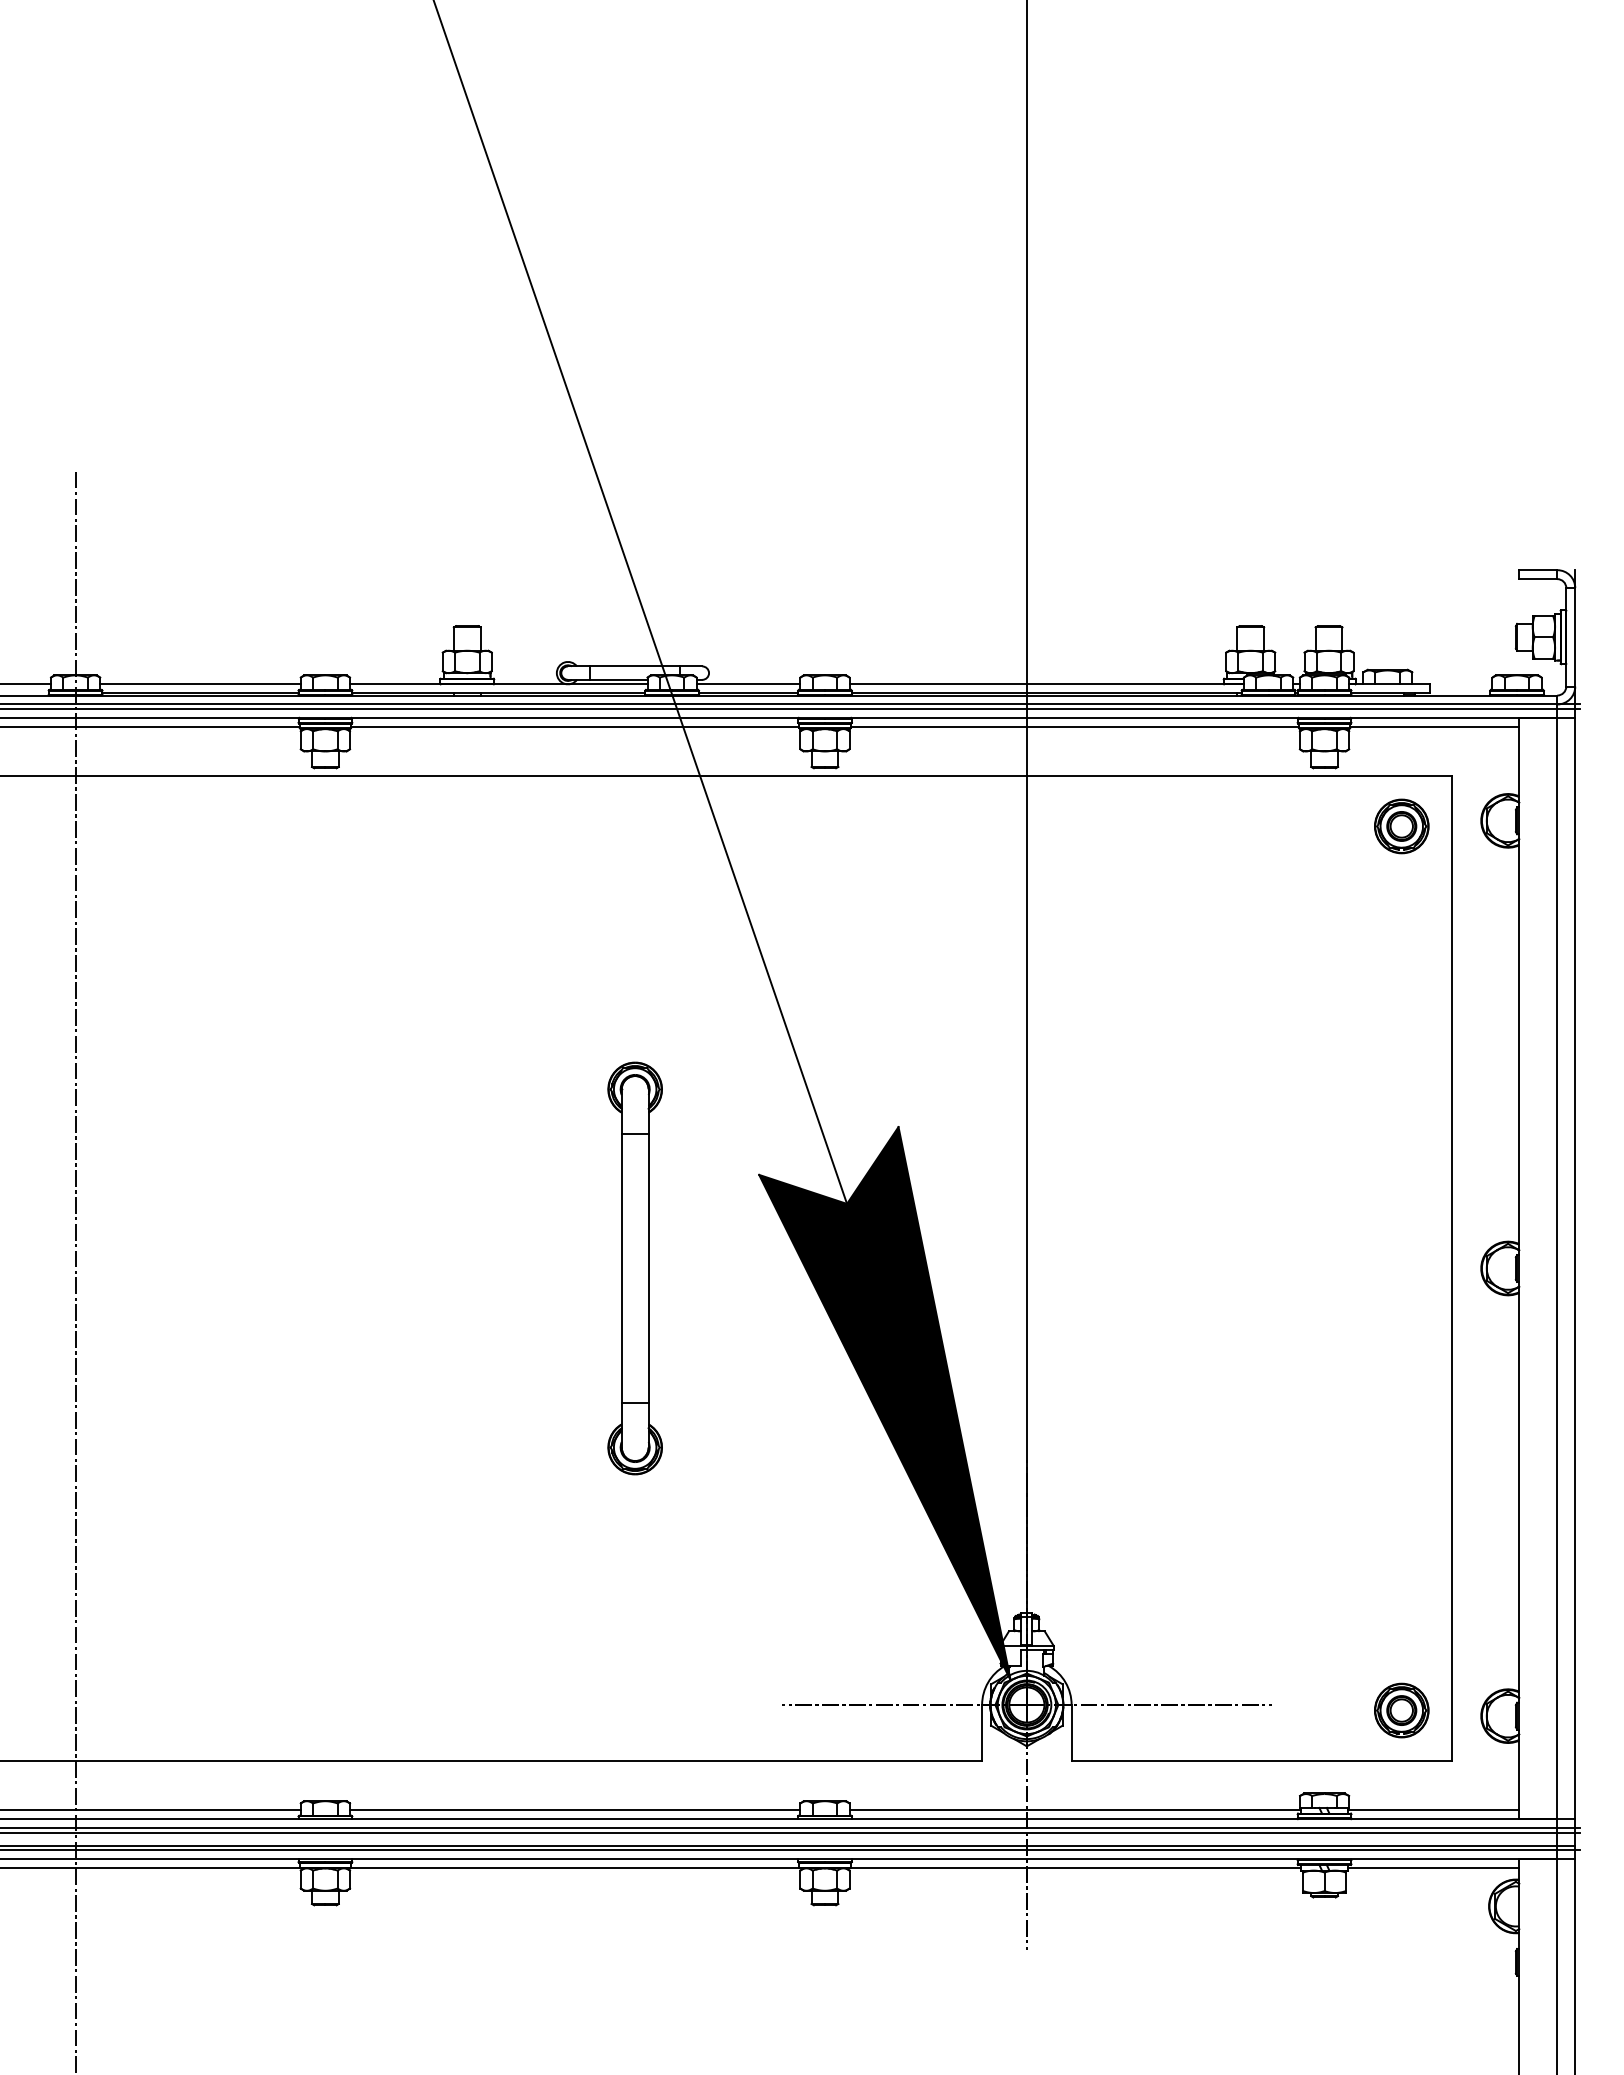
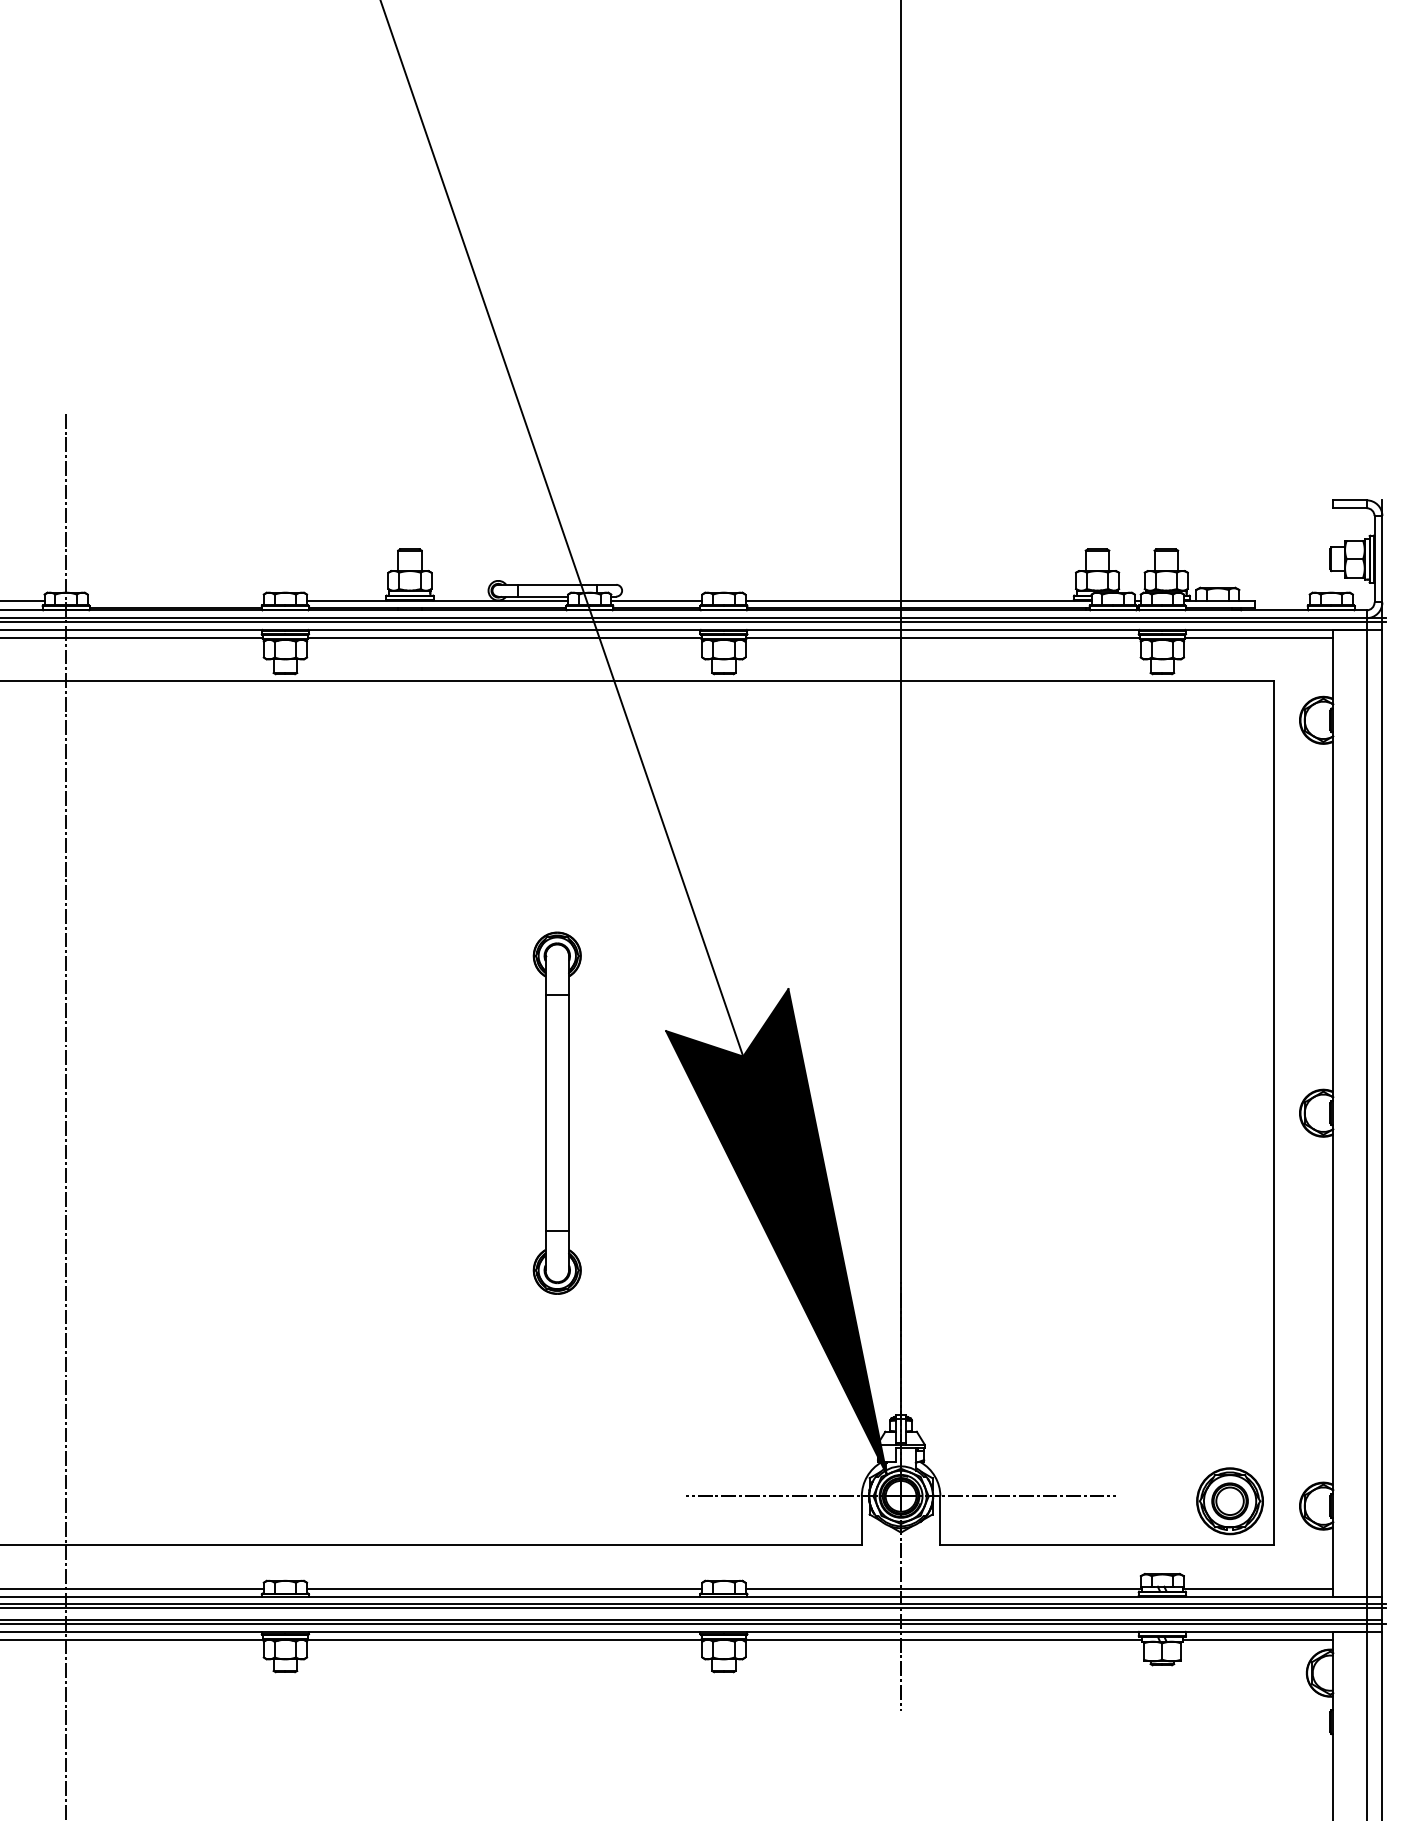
line: (200, 684) -> (175, 600), removed
part: (1401, 826) -> (1229, 725), removed
part: (1401, 1710) -> (1229, 1501), size x1.4

